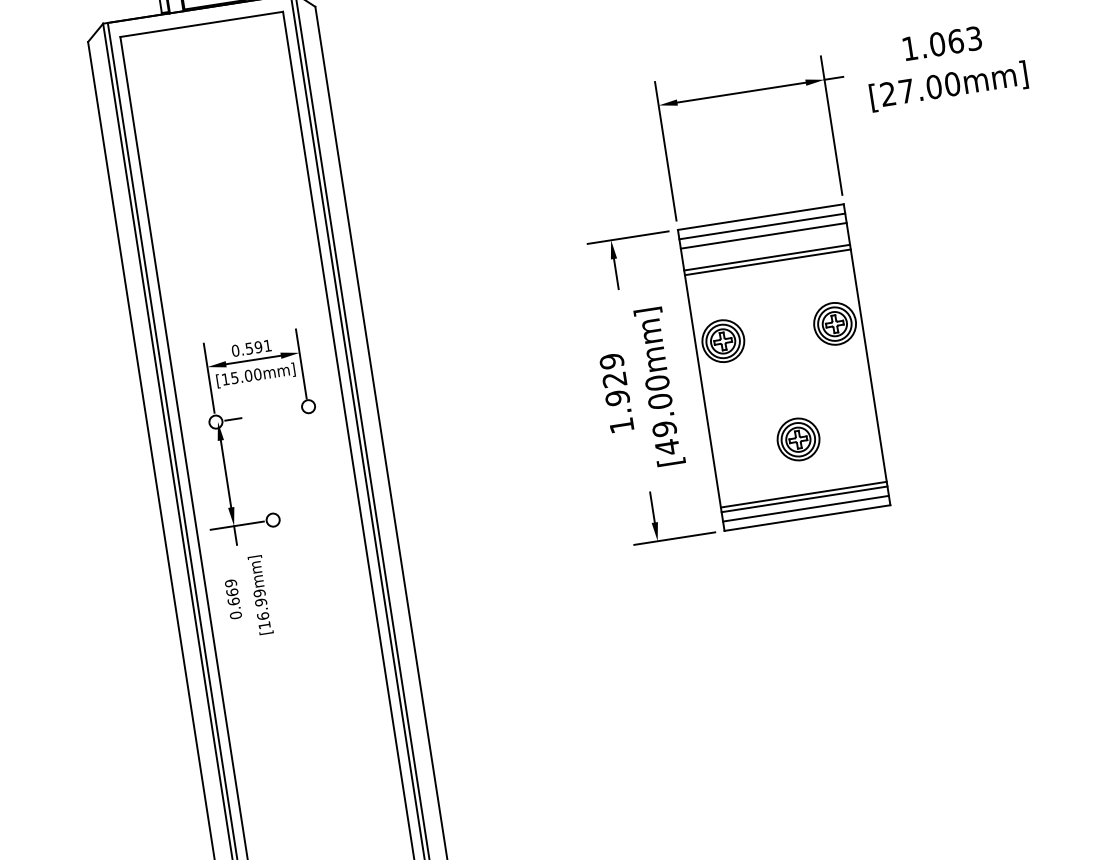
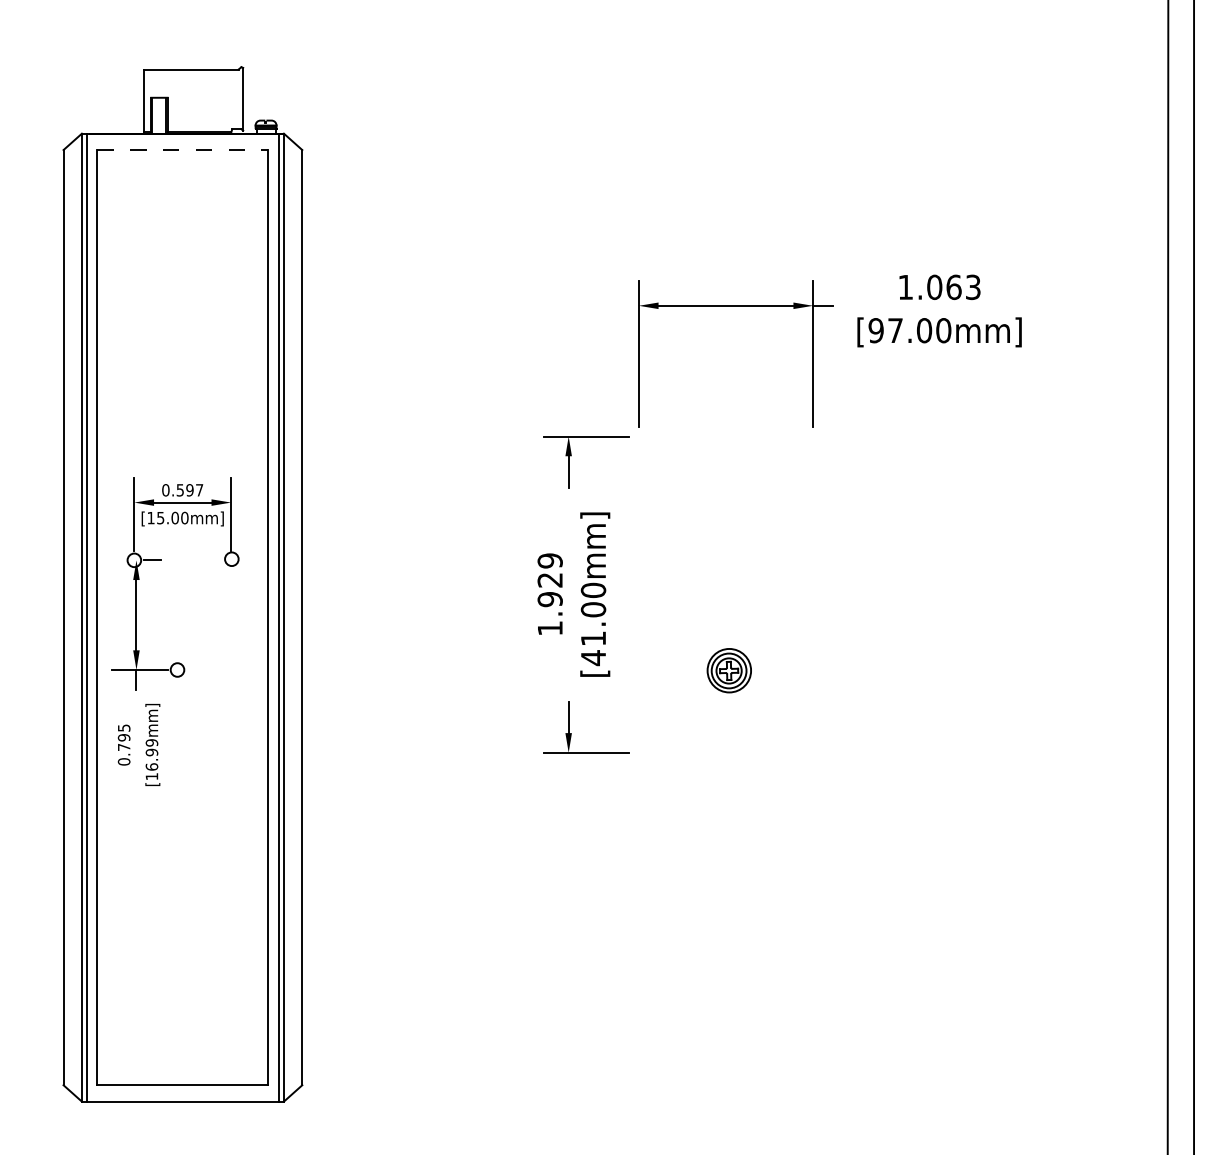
line: (202, 24) -> (183, 150), solid -> dashed
text: (887, 94) -> (875, 330), [27.00mm] -> [97.00mm]
text: (267, 346) -> (199, 490), 0.591 -> 0.597
part: (783, 367) -> (725, 594), removed
text: (664, 428) -> (593, 638), [49.00mm] -> [41.00mm]
text: (231, 592) -> (123, 737), 0.669 -> 0.795

